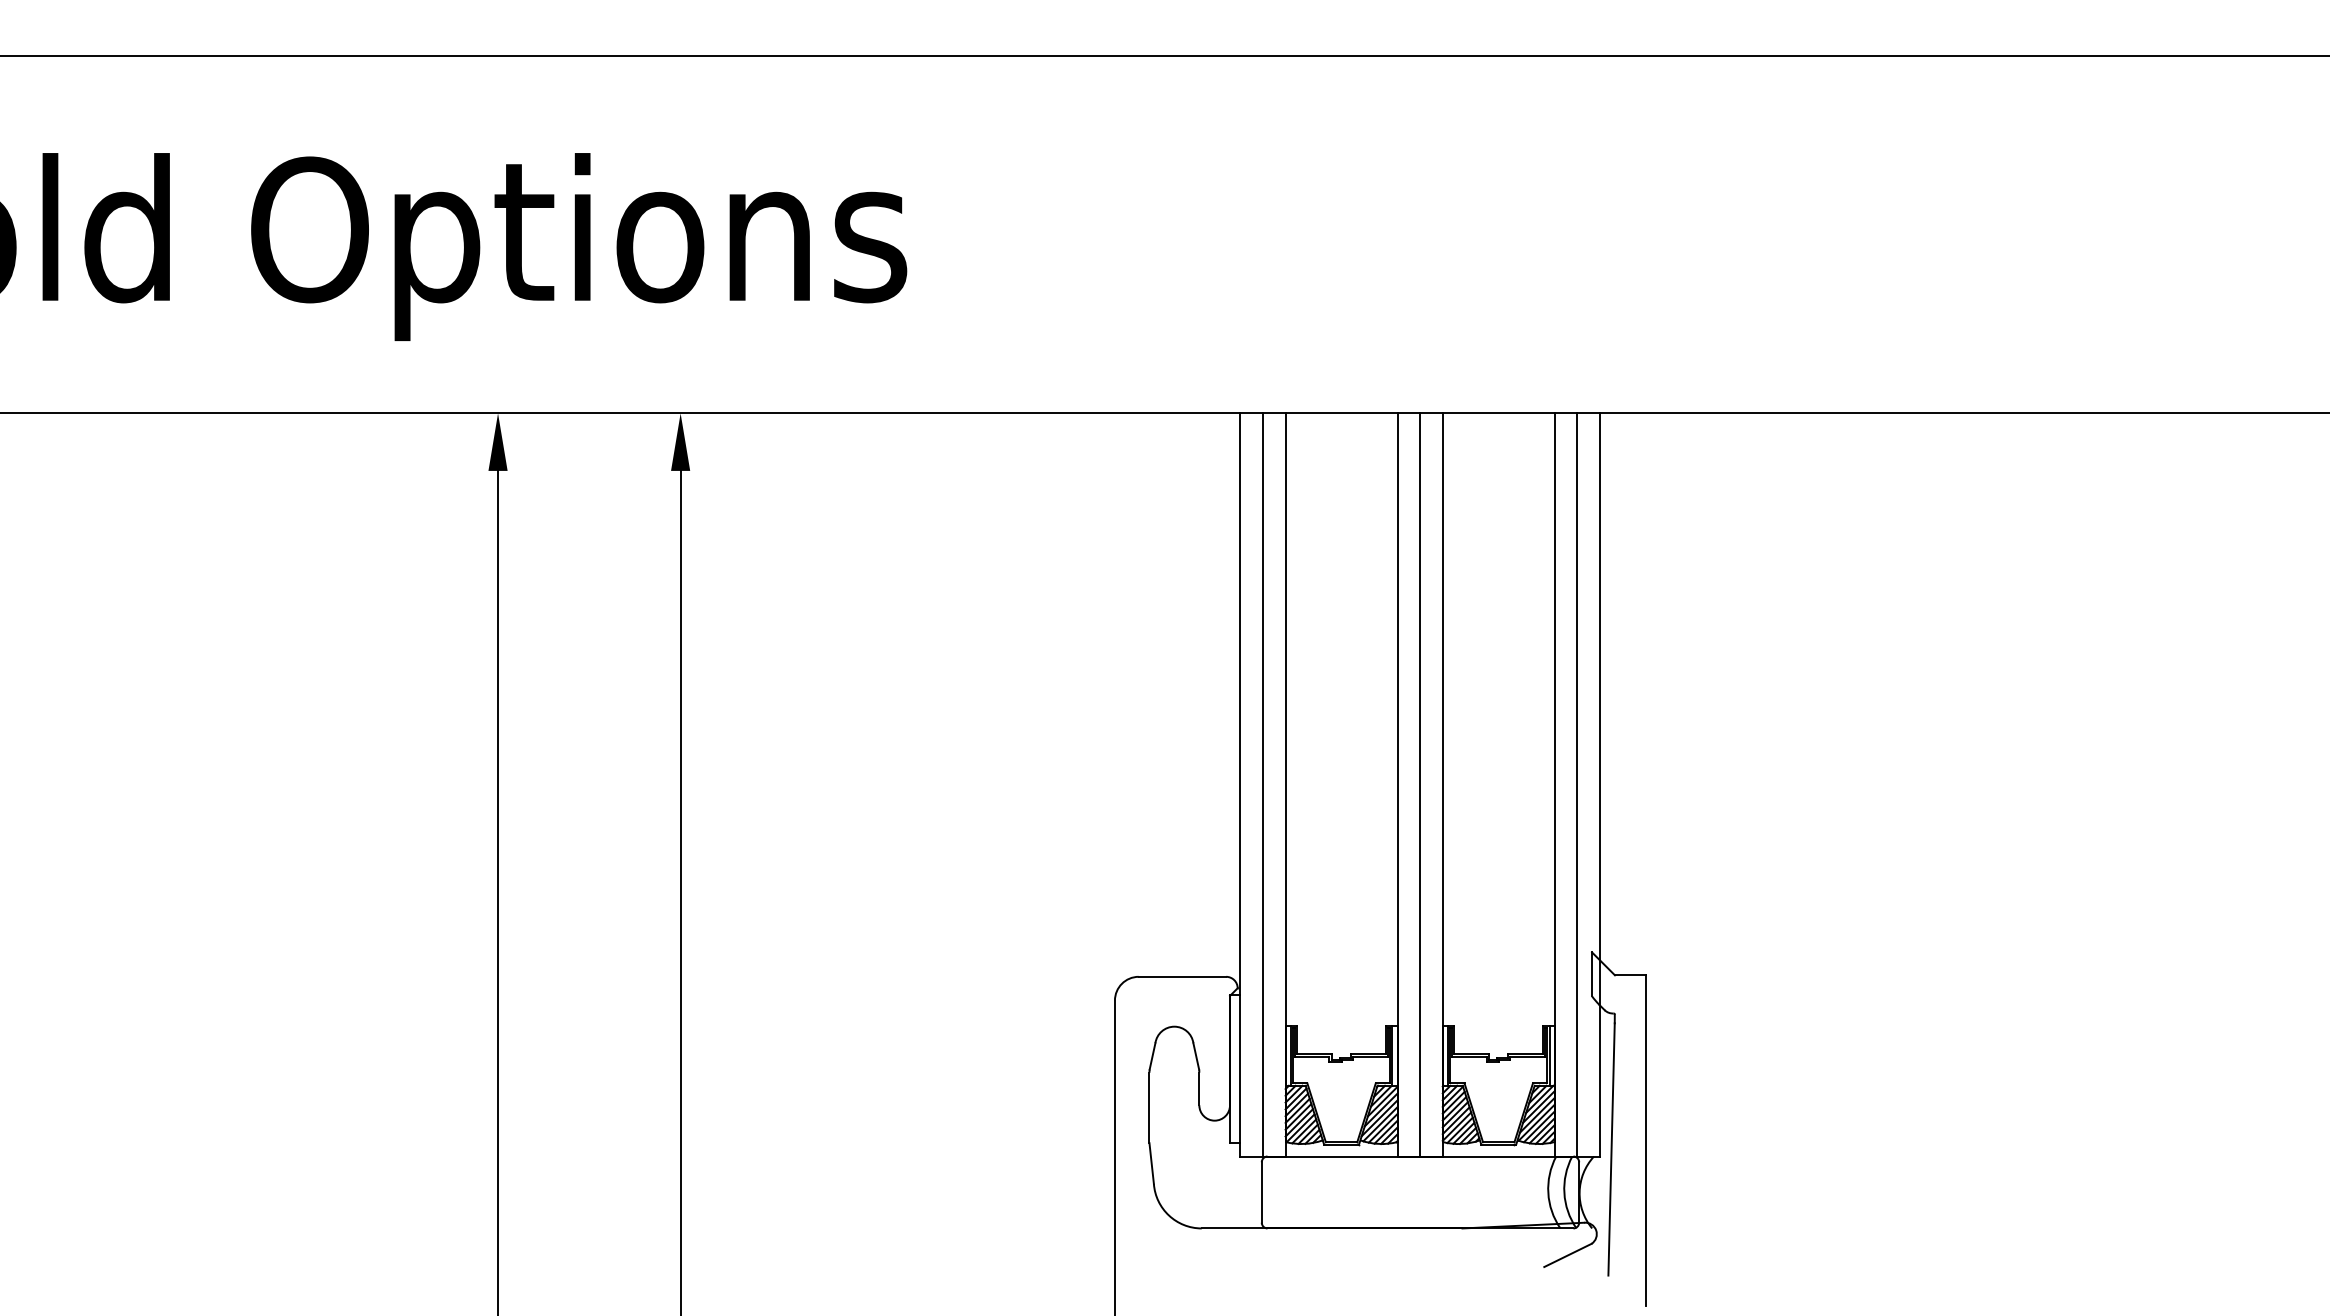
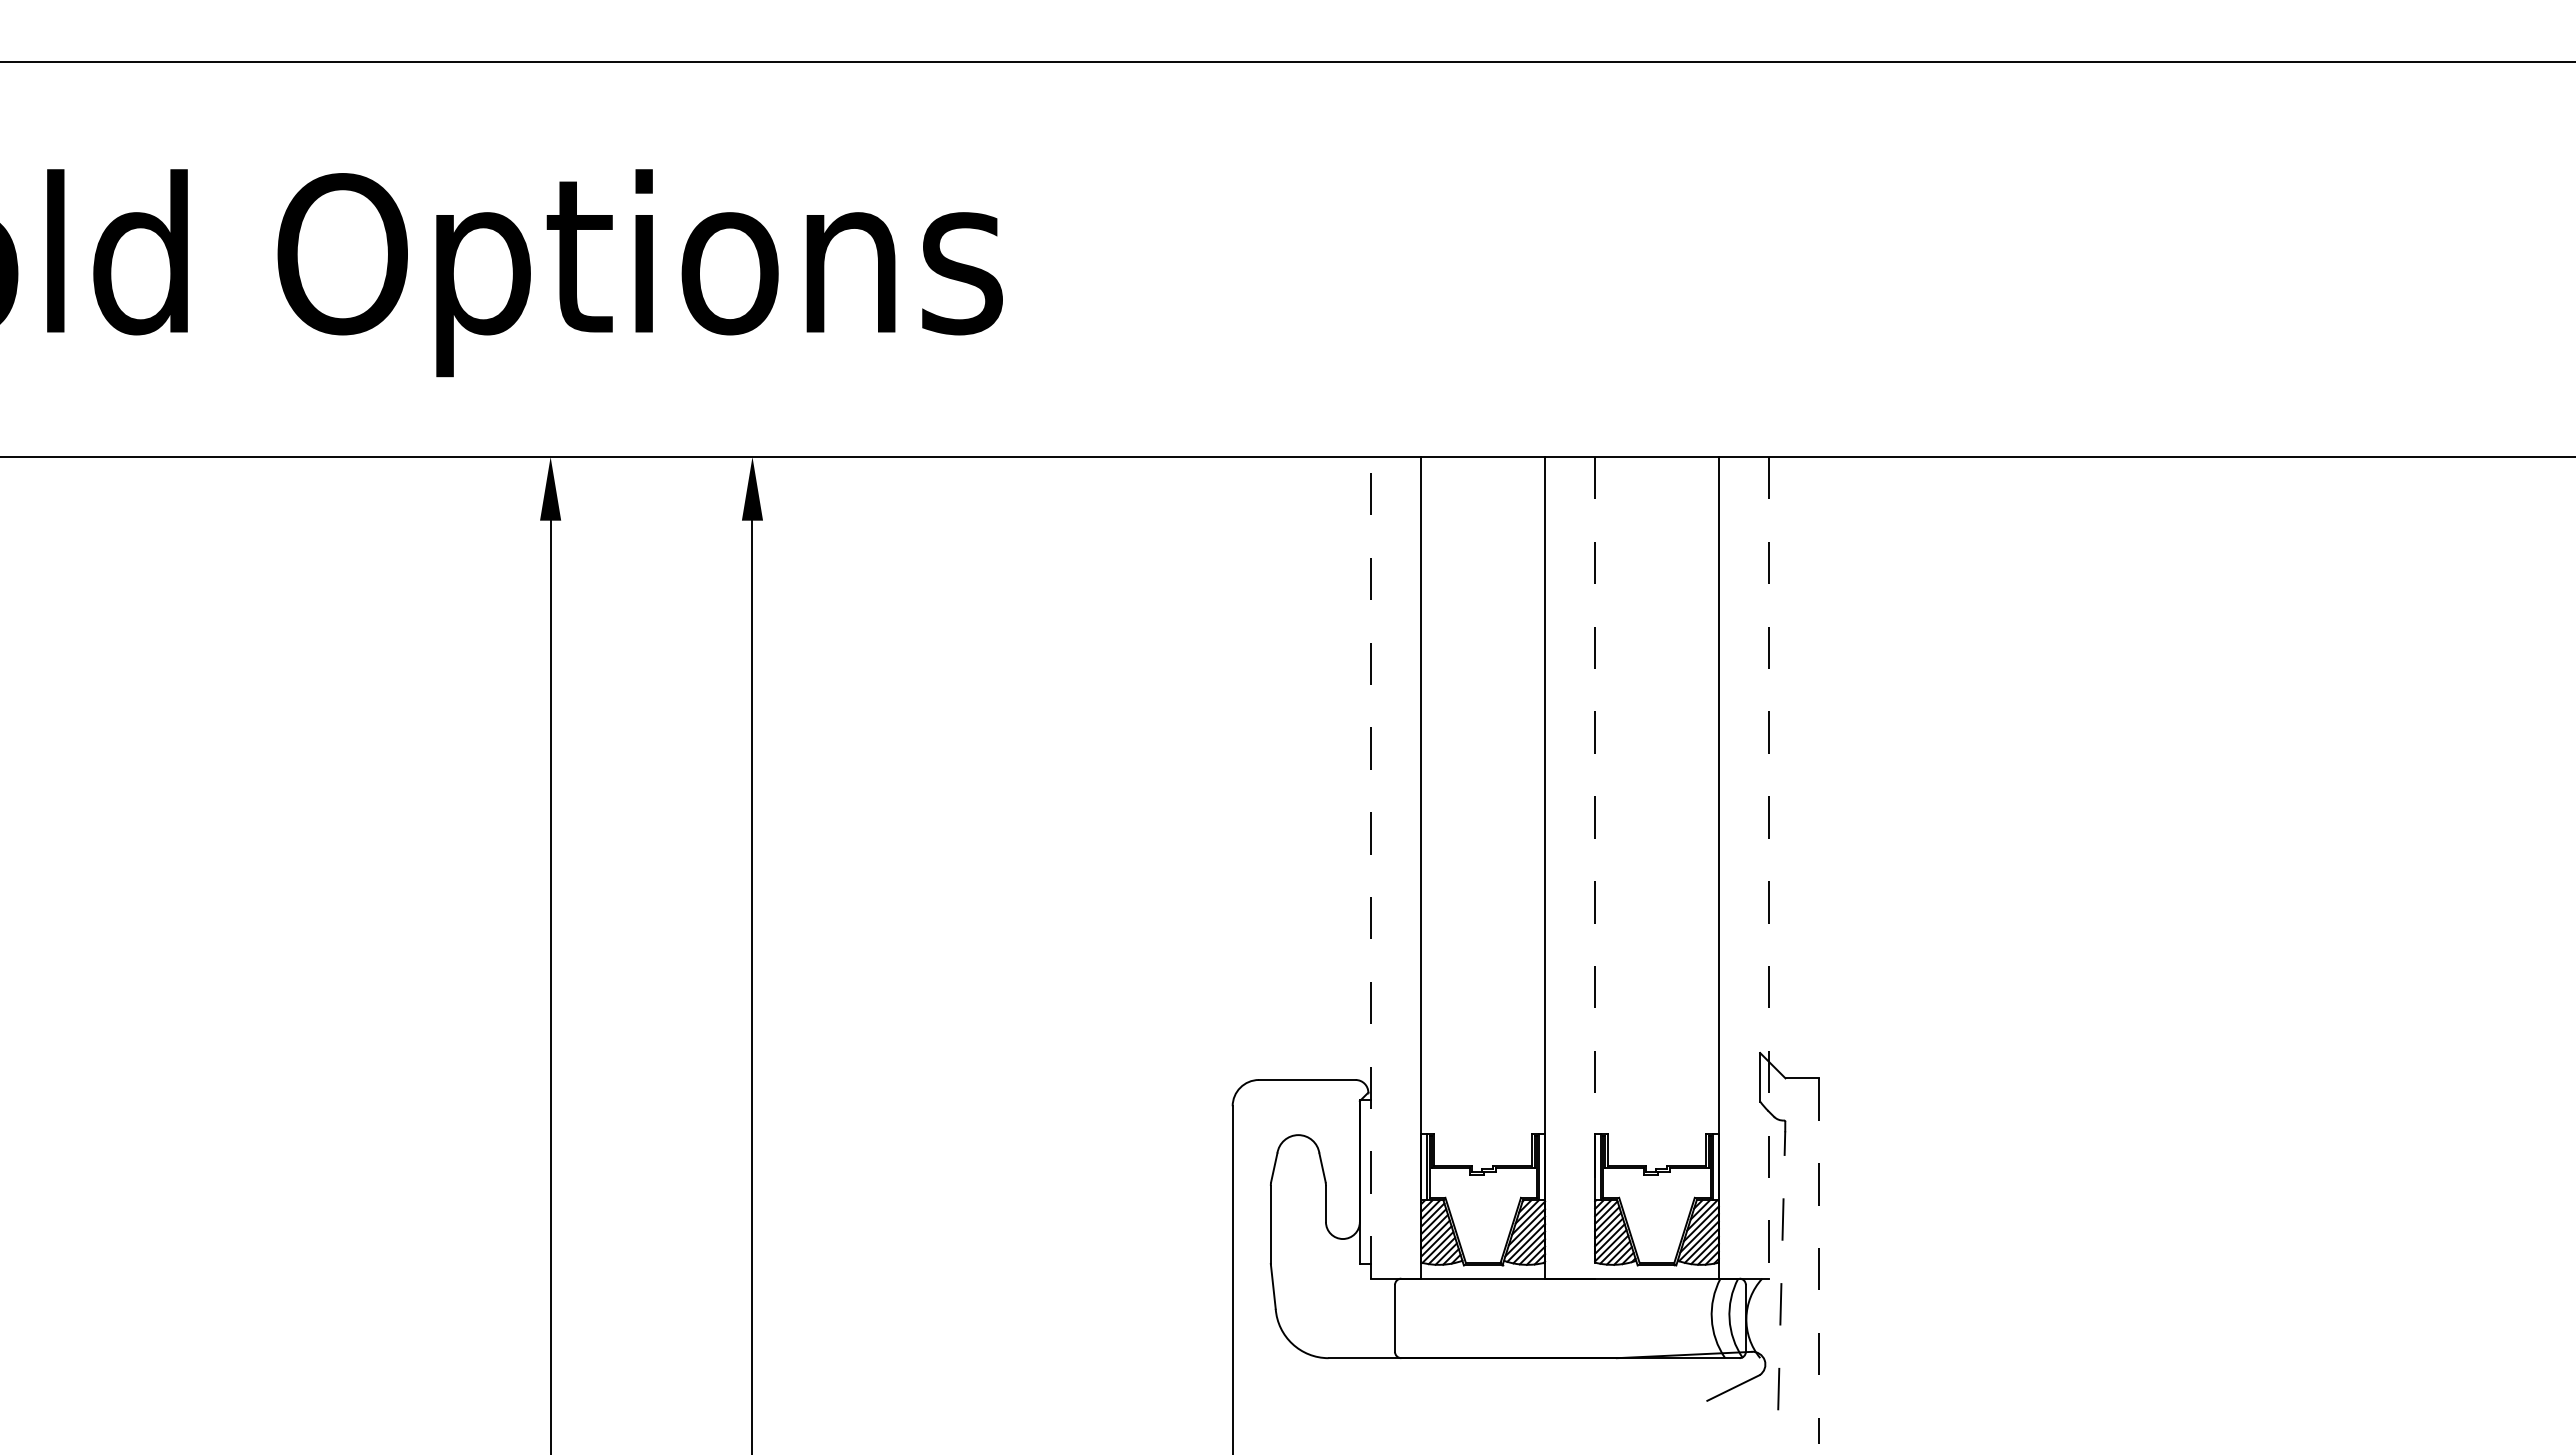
line: (1240, 784) -> (1371, 867), solid -> dashed
line: (1263, 784) -> (1396, 867), removed
line: (1420, 784) -> (1570, 867), removed
line: (1443, 784) -> (1595, 867), solid -> dashed
line: (1576, 784) -> (1743, 867), removed
line: (1599, 784) -> (1768, 867), solid -> dashed
line: (1645, 1141) -> (1819, 1261), solid -> dashed
line: (1611, 1149) -> (1781, 1270), solid -> dashed

